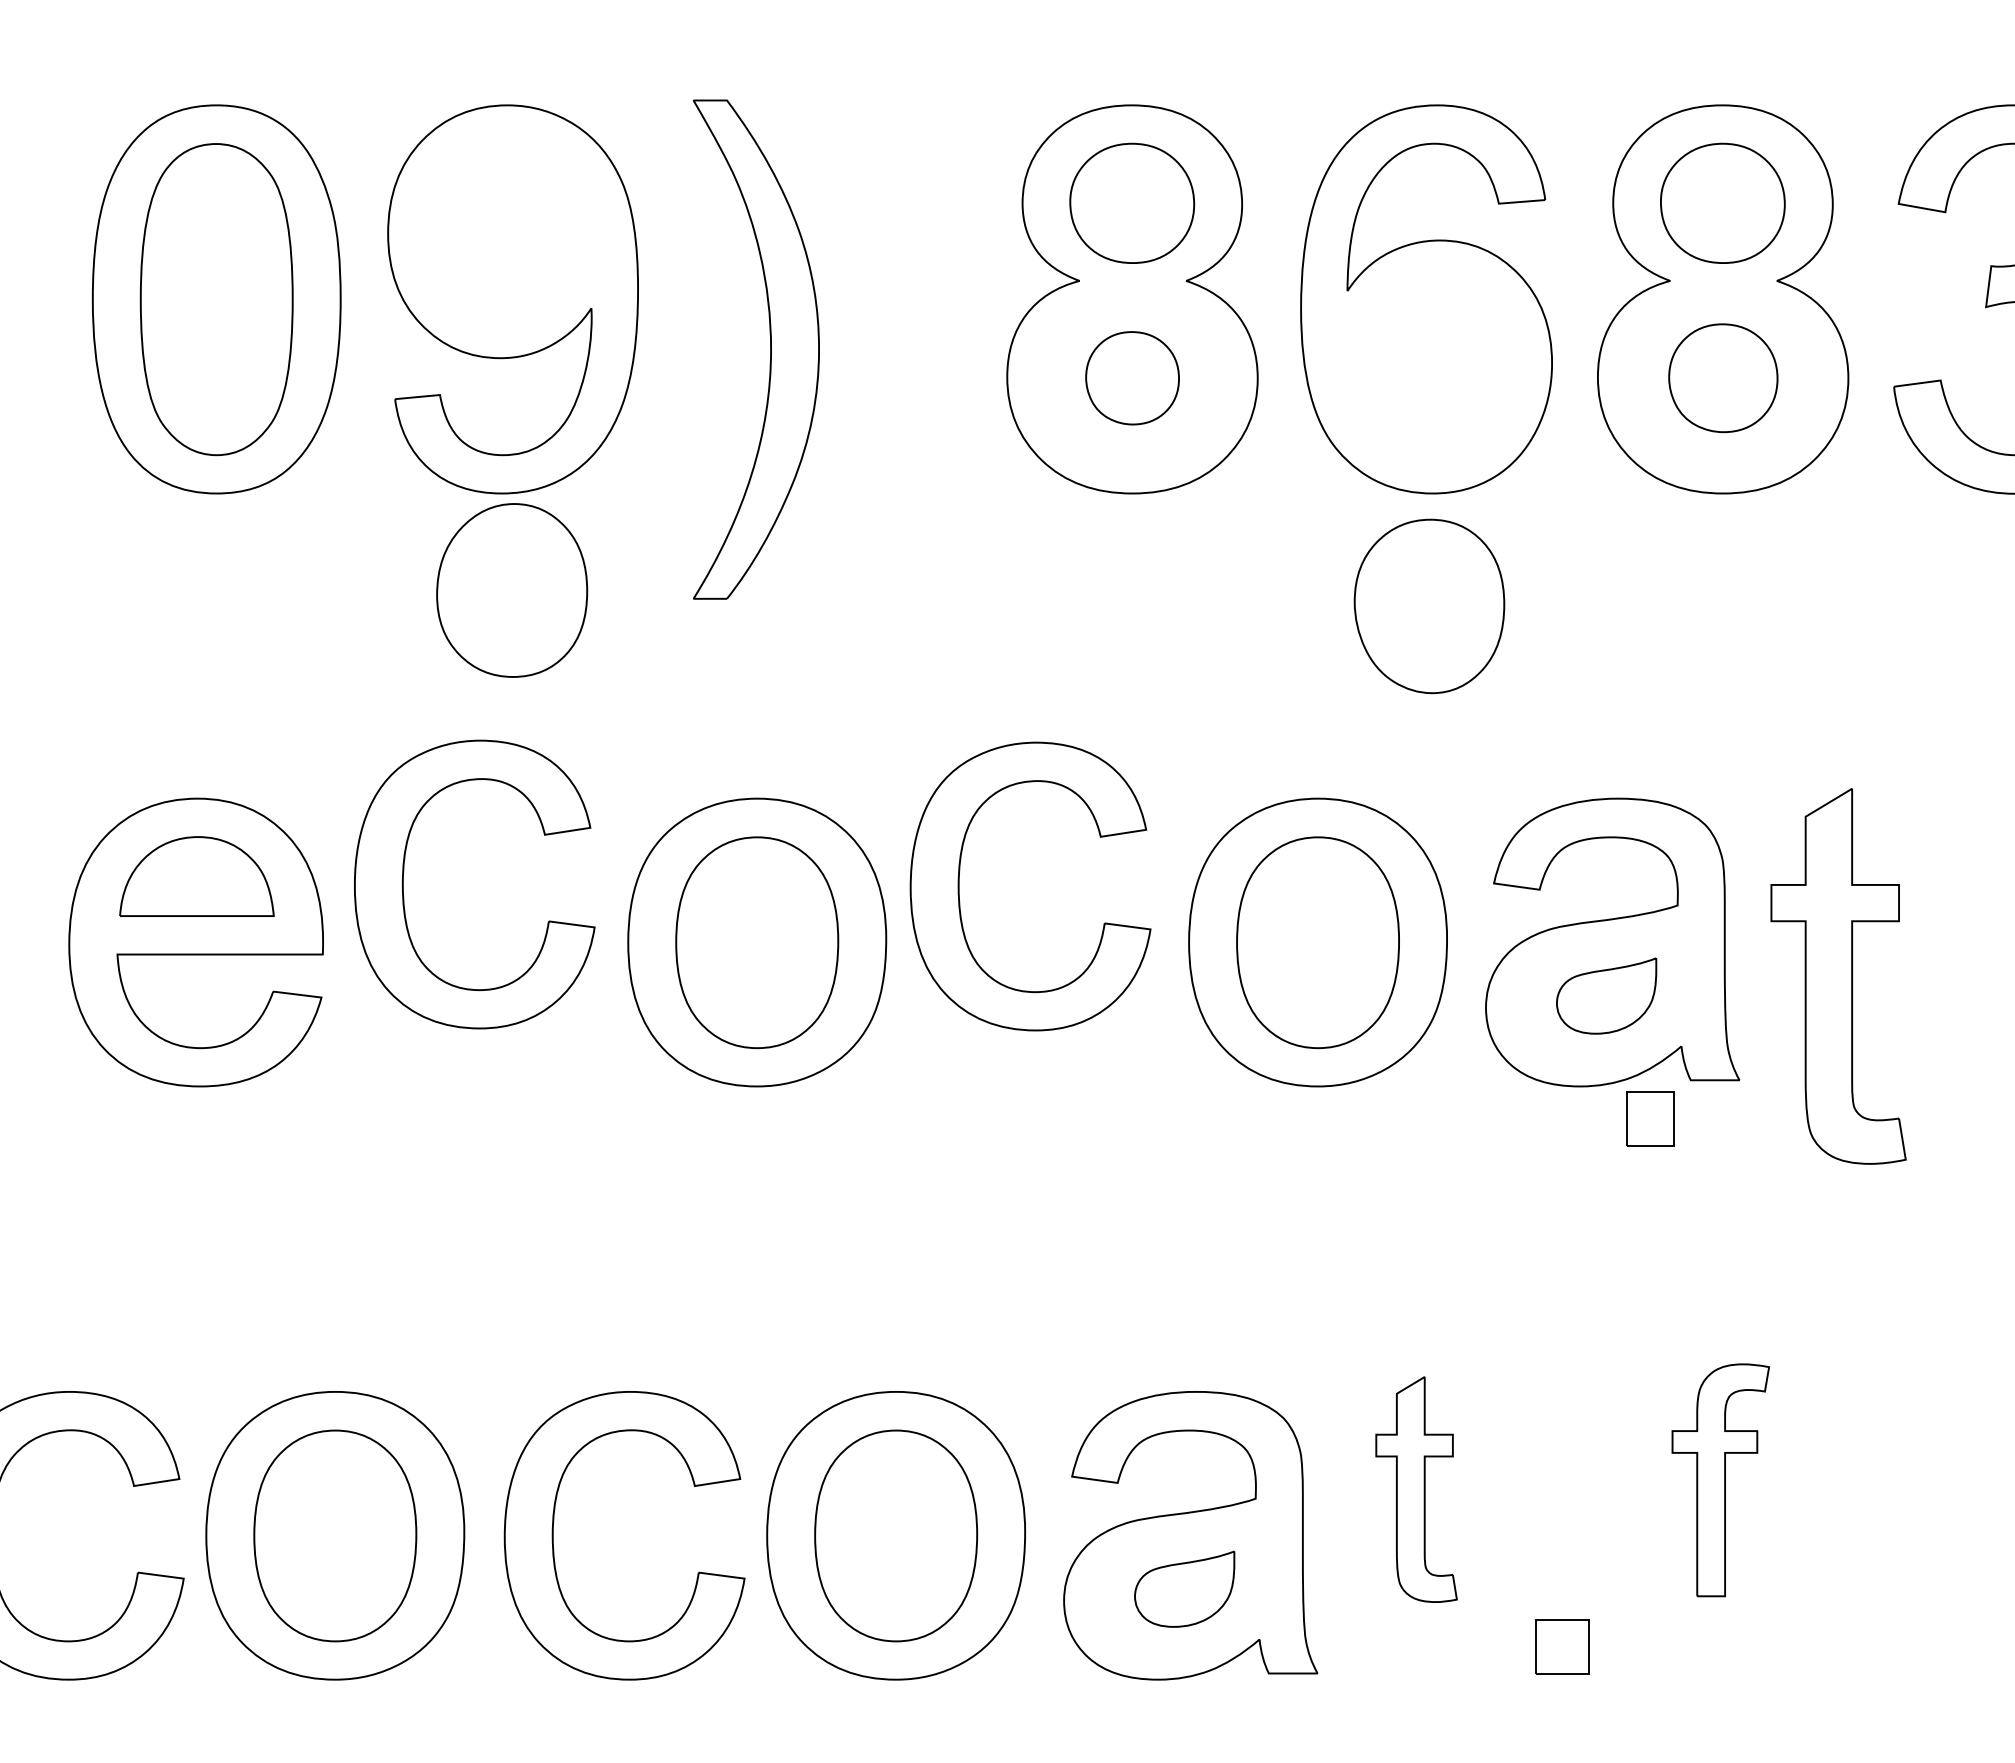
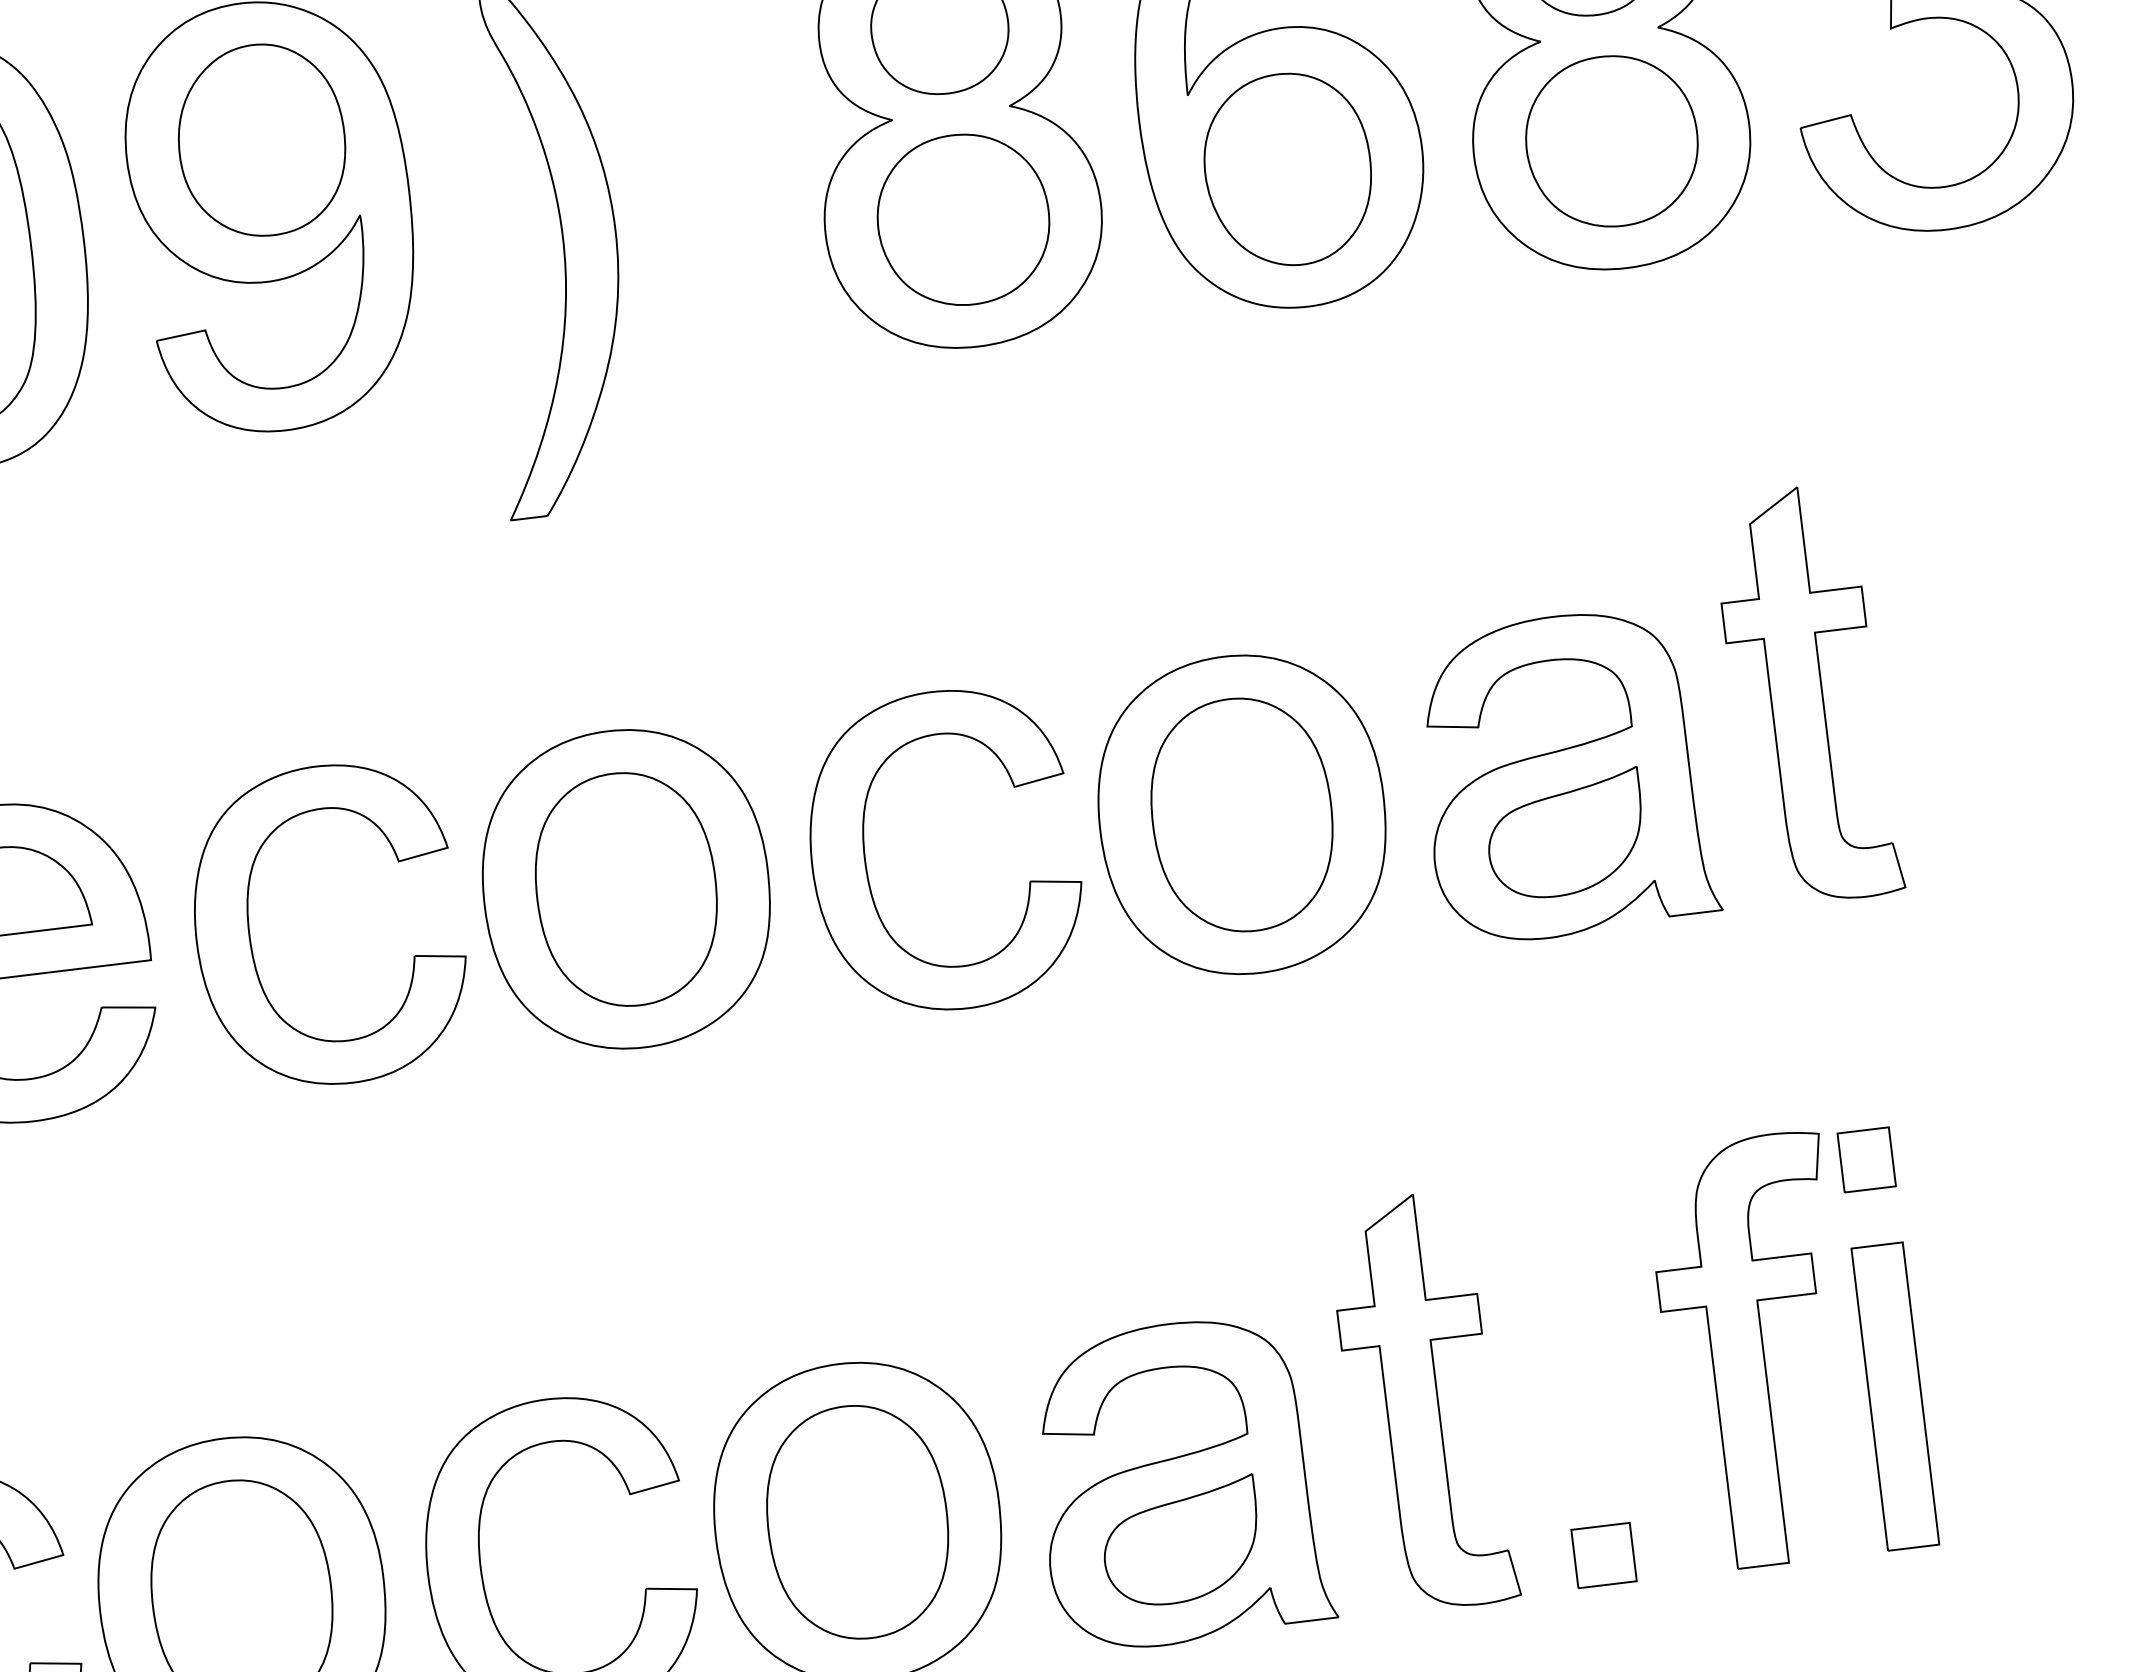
part: (1132, 378) -> (963, 220), size x1.67
part: (1723, 378) -> (1612, 141), size x1.43
part: (512, 590) -> (262, 140), moved
part: (1429, 606) -> (1288, 169), moved
part: (403, 884) -> (250, 934), moved
part: (959, 886) -> (865, 860), moved
part: (1838, 976) -> (1807, 695), moved
part: (1606, 995) -> (1565, 834), size x1.43
part: (1650, 1118) -> (1866, 1159), moved
part: (1720, 1480) -> (1755, 1351), size x1.67
part: (1416, 1489) -> (1422, 1402), size x1.67
part: (1841, 1535) -> (1895, 1396), added
part: (1184, 1588) -> (1181, 1541), size x1.43

